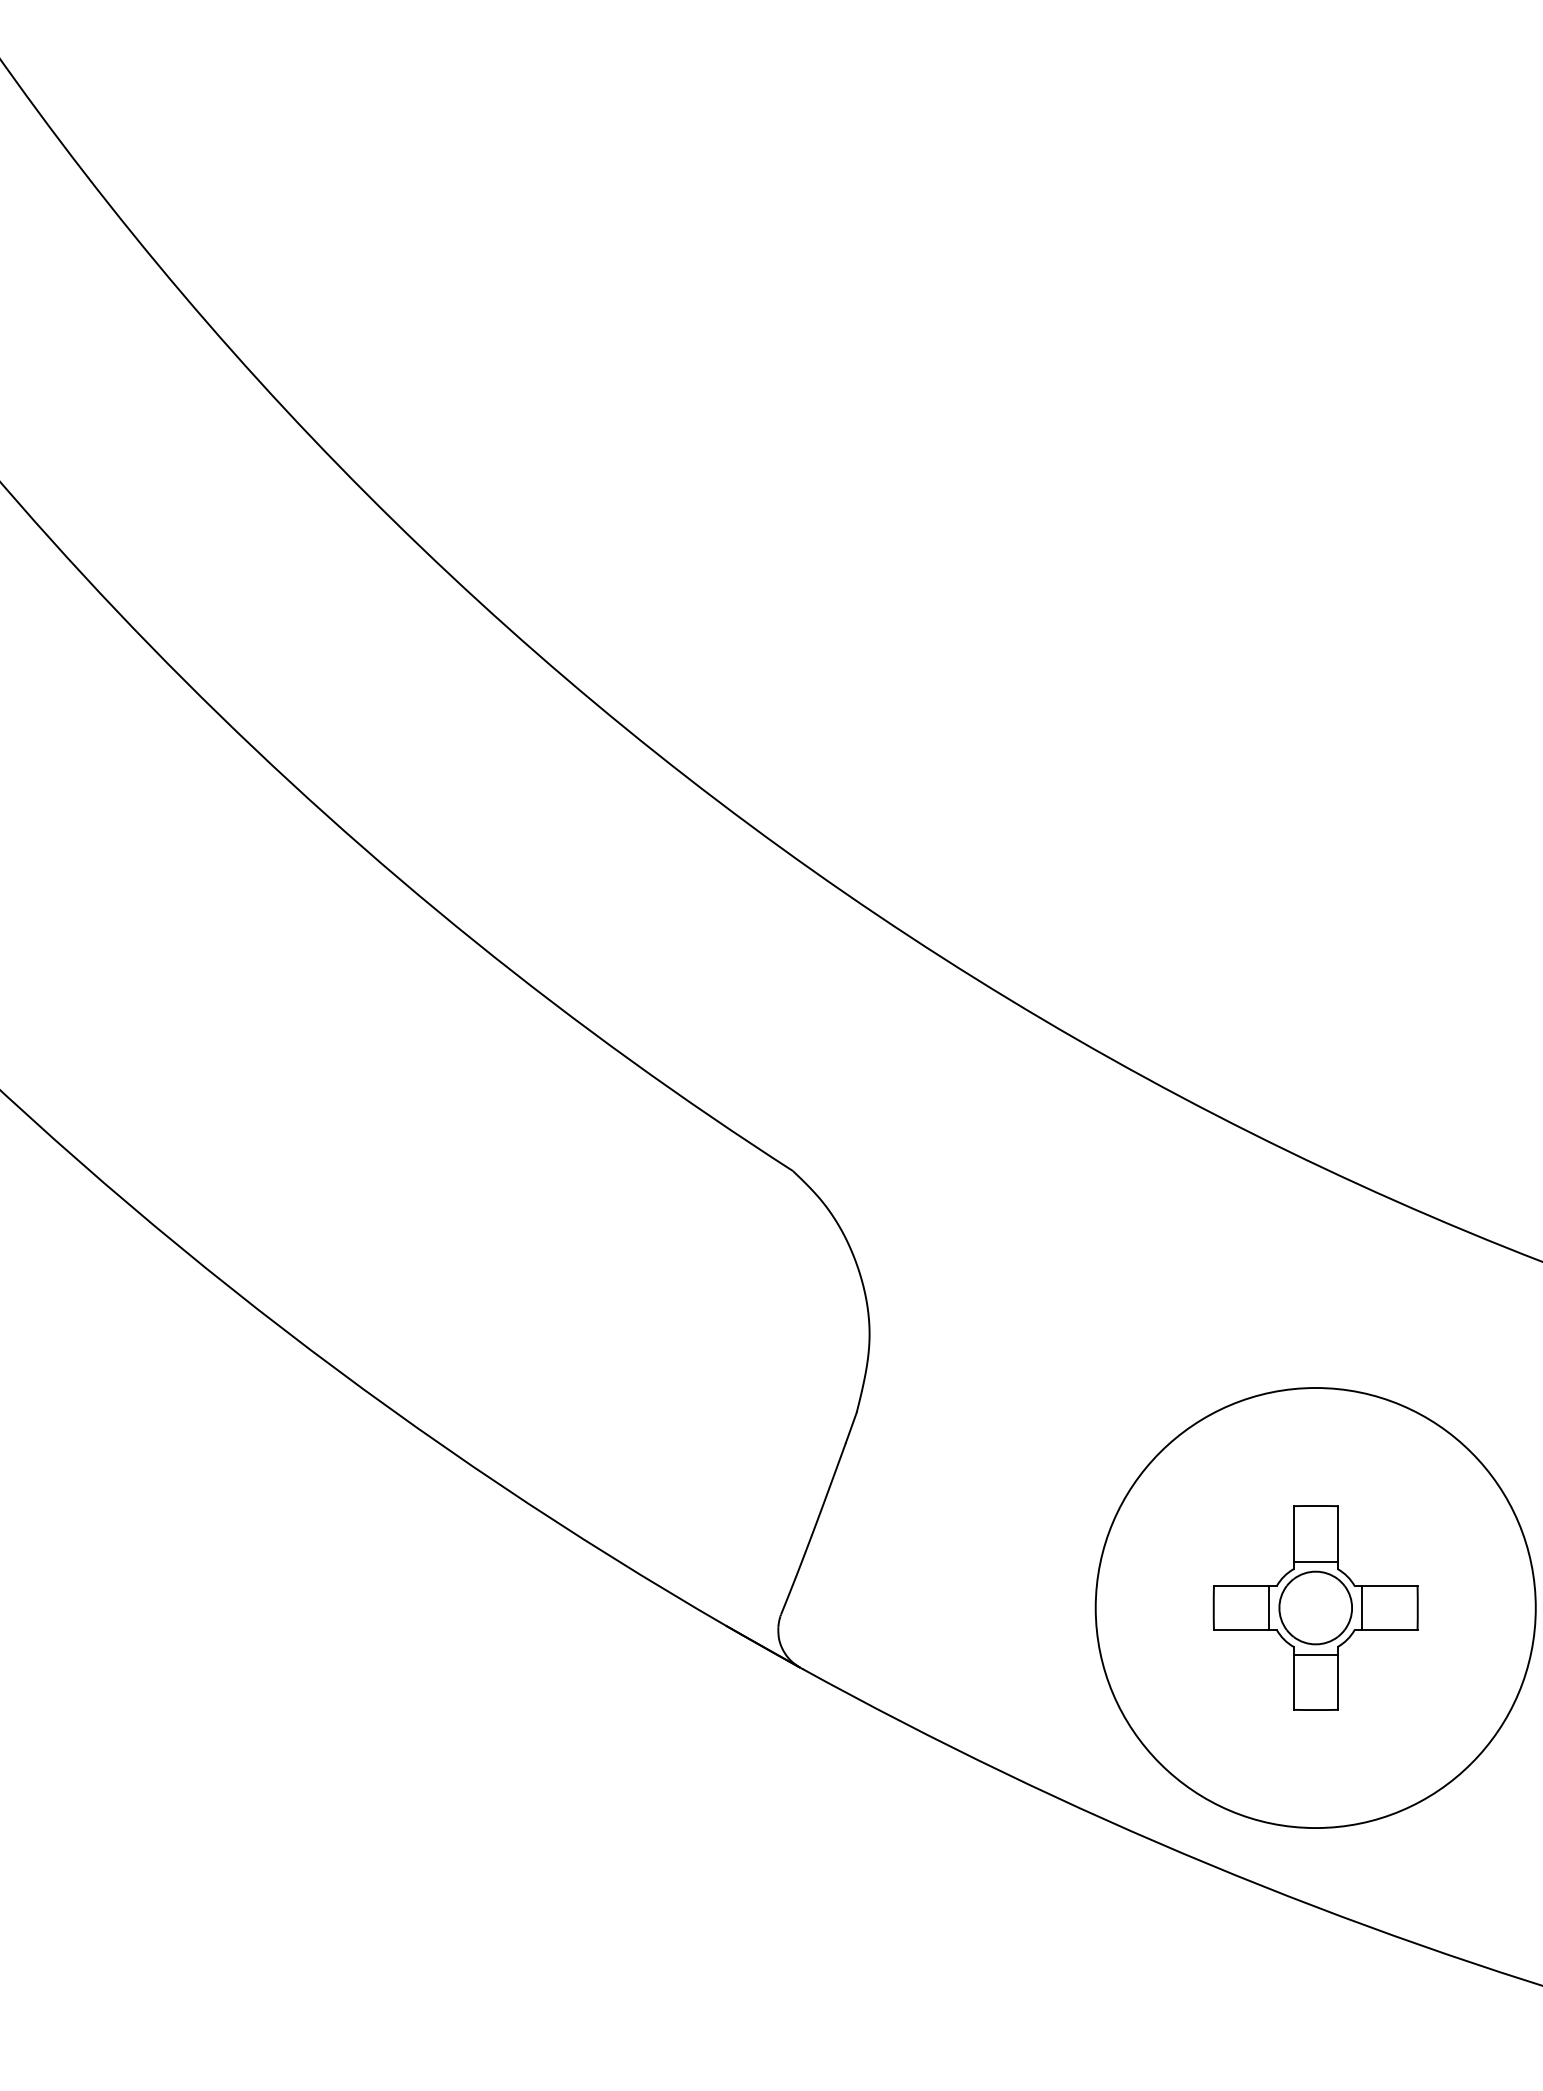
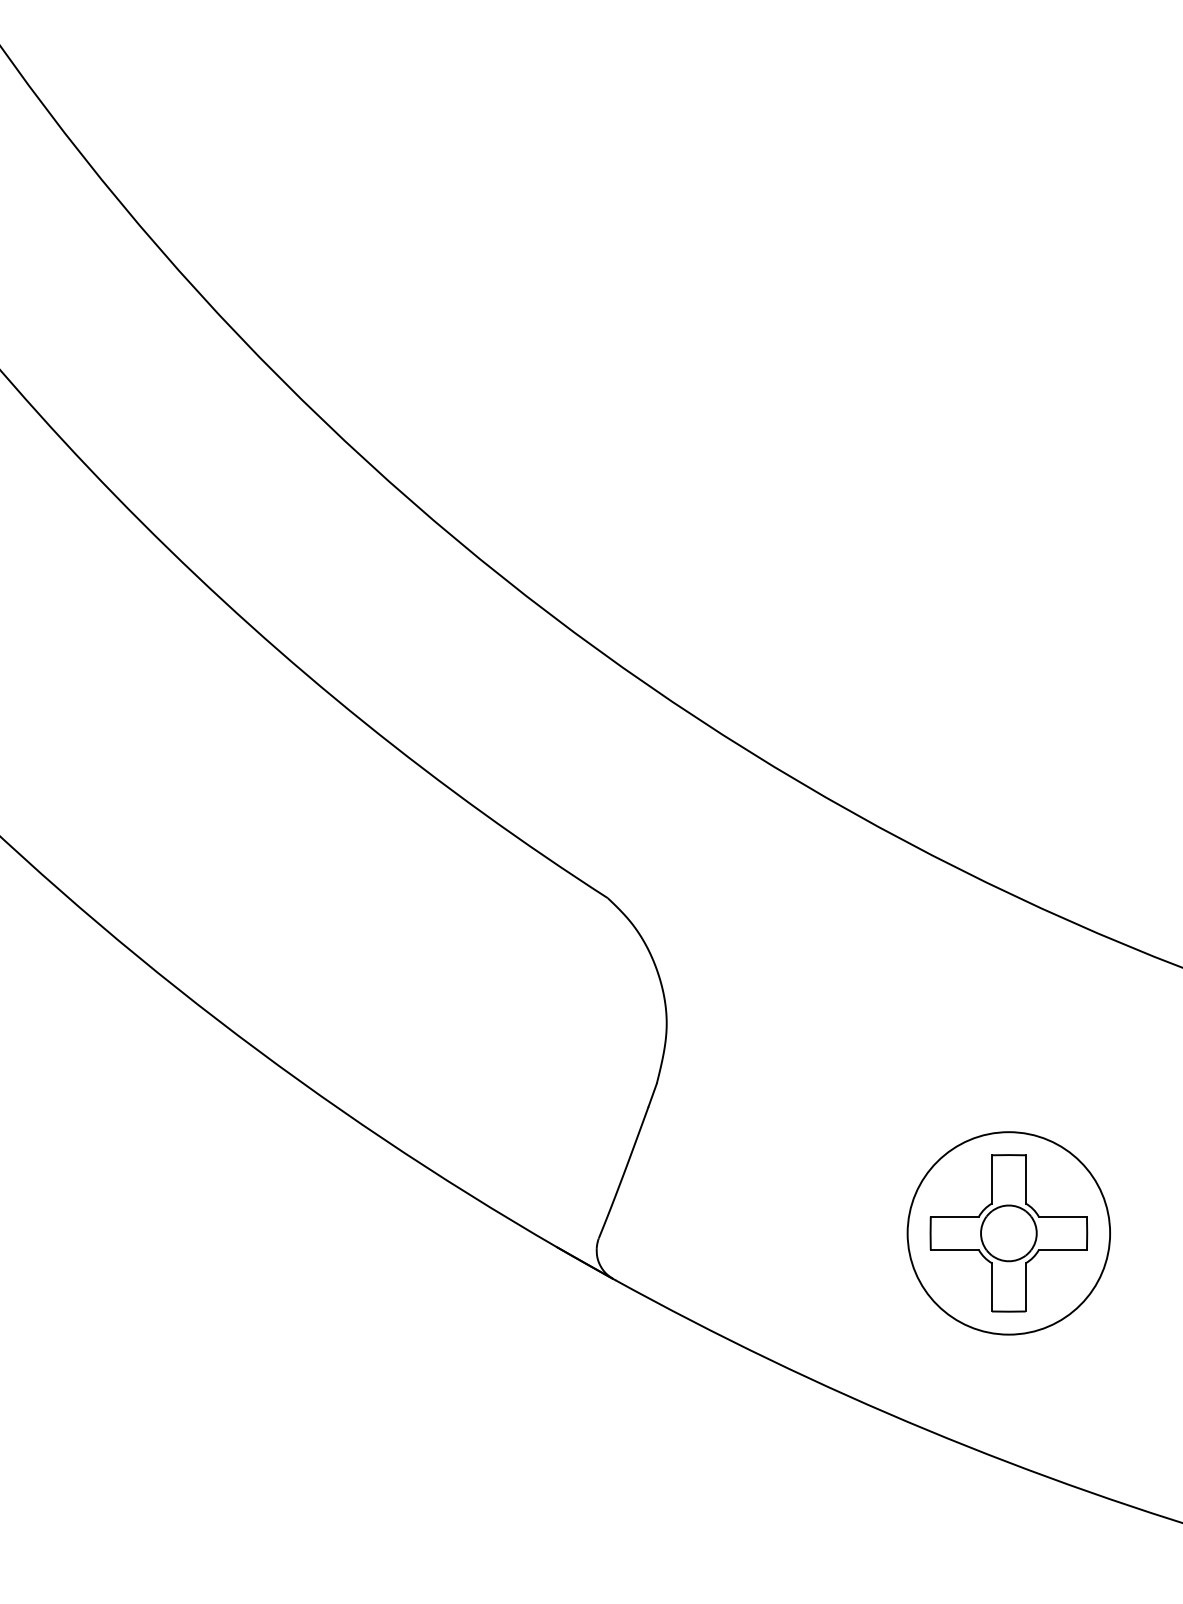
line: (1315, 1561) -> (1008, 1197), removed
line: (1269, 1608) -> (973, 1233), removed
circle: (1315, 1608) -> (1008, 1233), size x0.6
line: (1362, 1608) -> (1044, 1233), removed
line: (1315, 1654) -> (1008, 1269), removed

